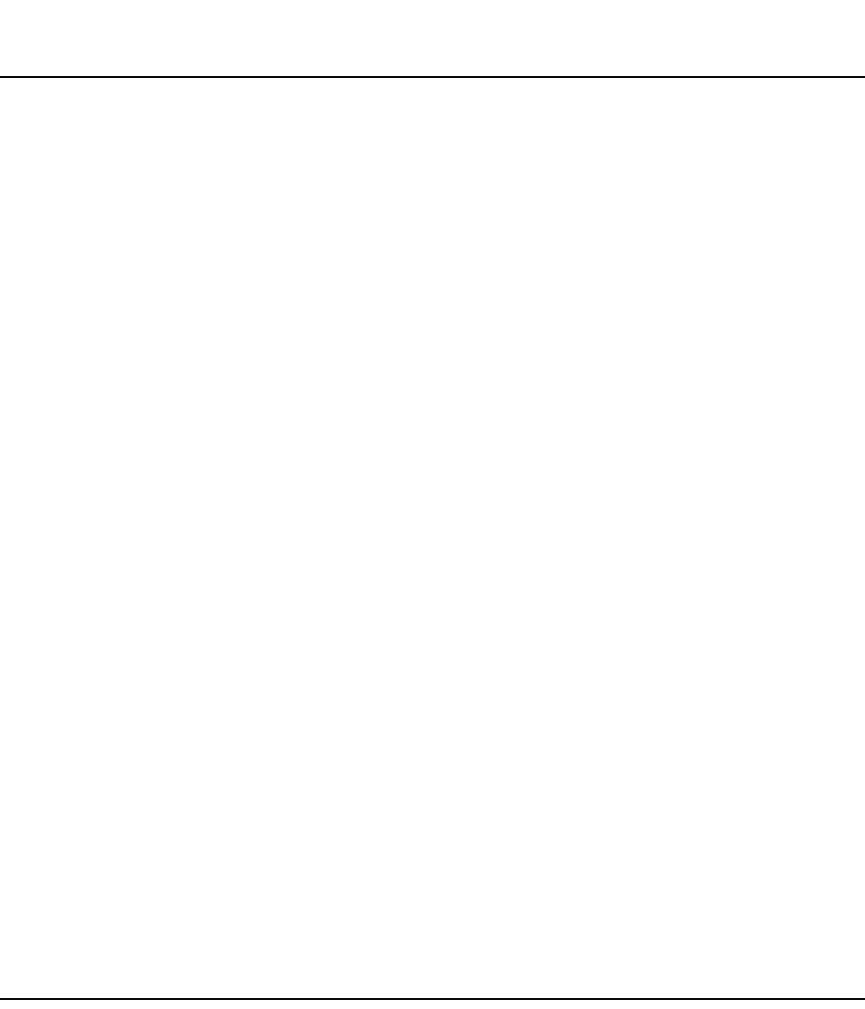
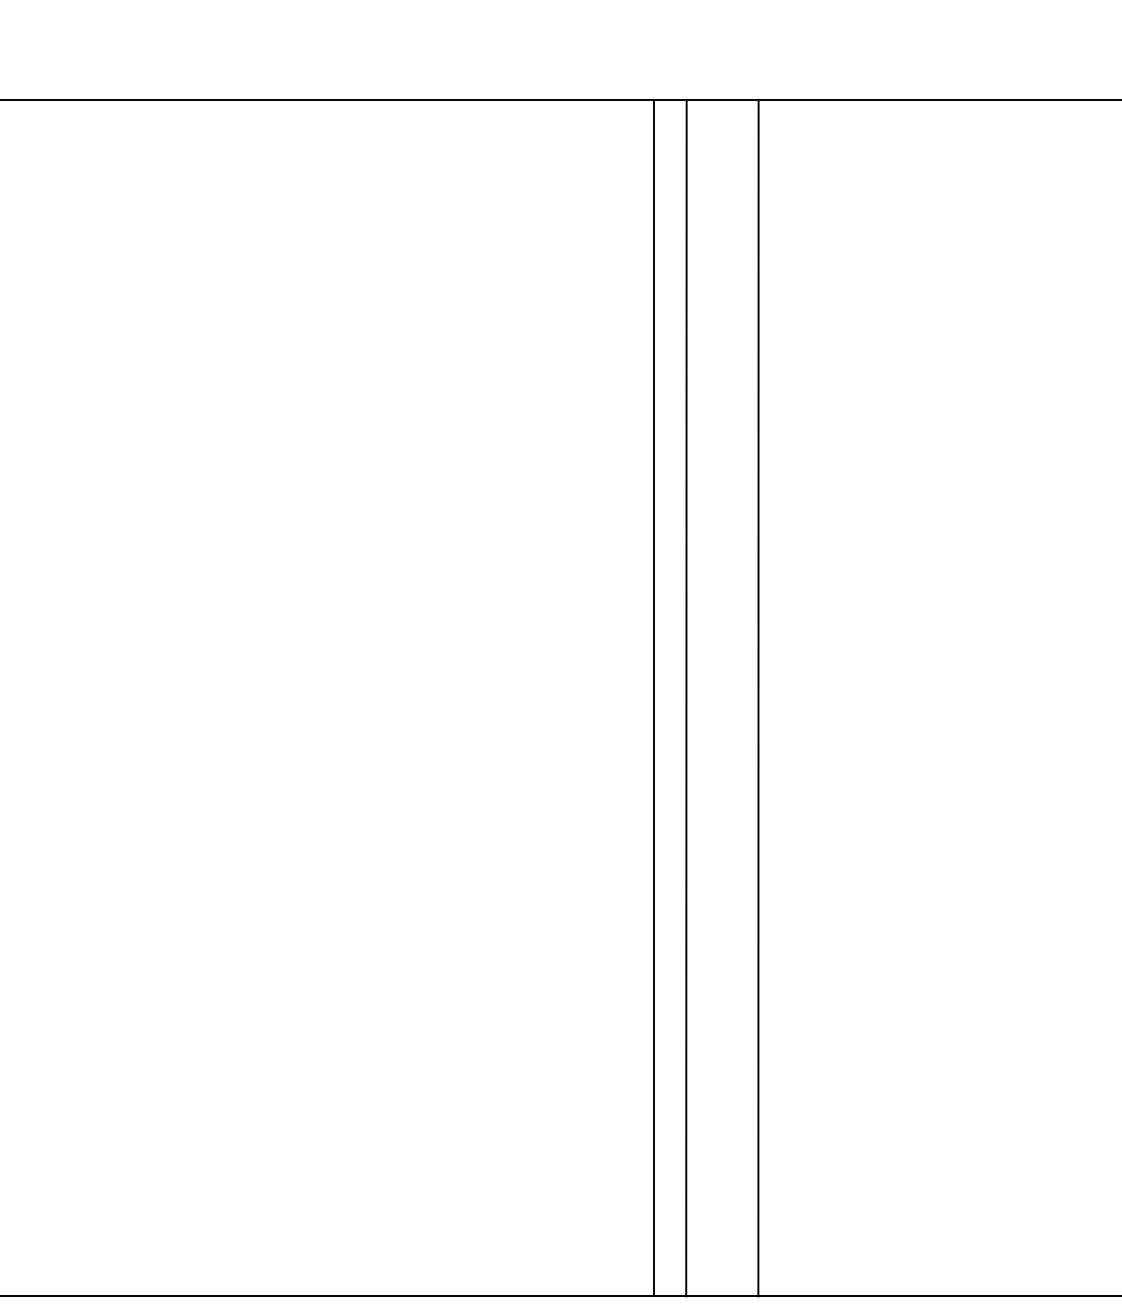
line: (504, 537) -> (654, 697), added
line: (529, 537) -> (686, 697), added
line: (584, 537) -> (758, 697), added

